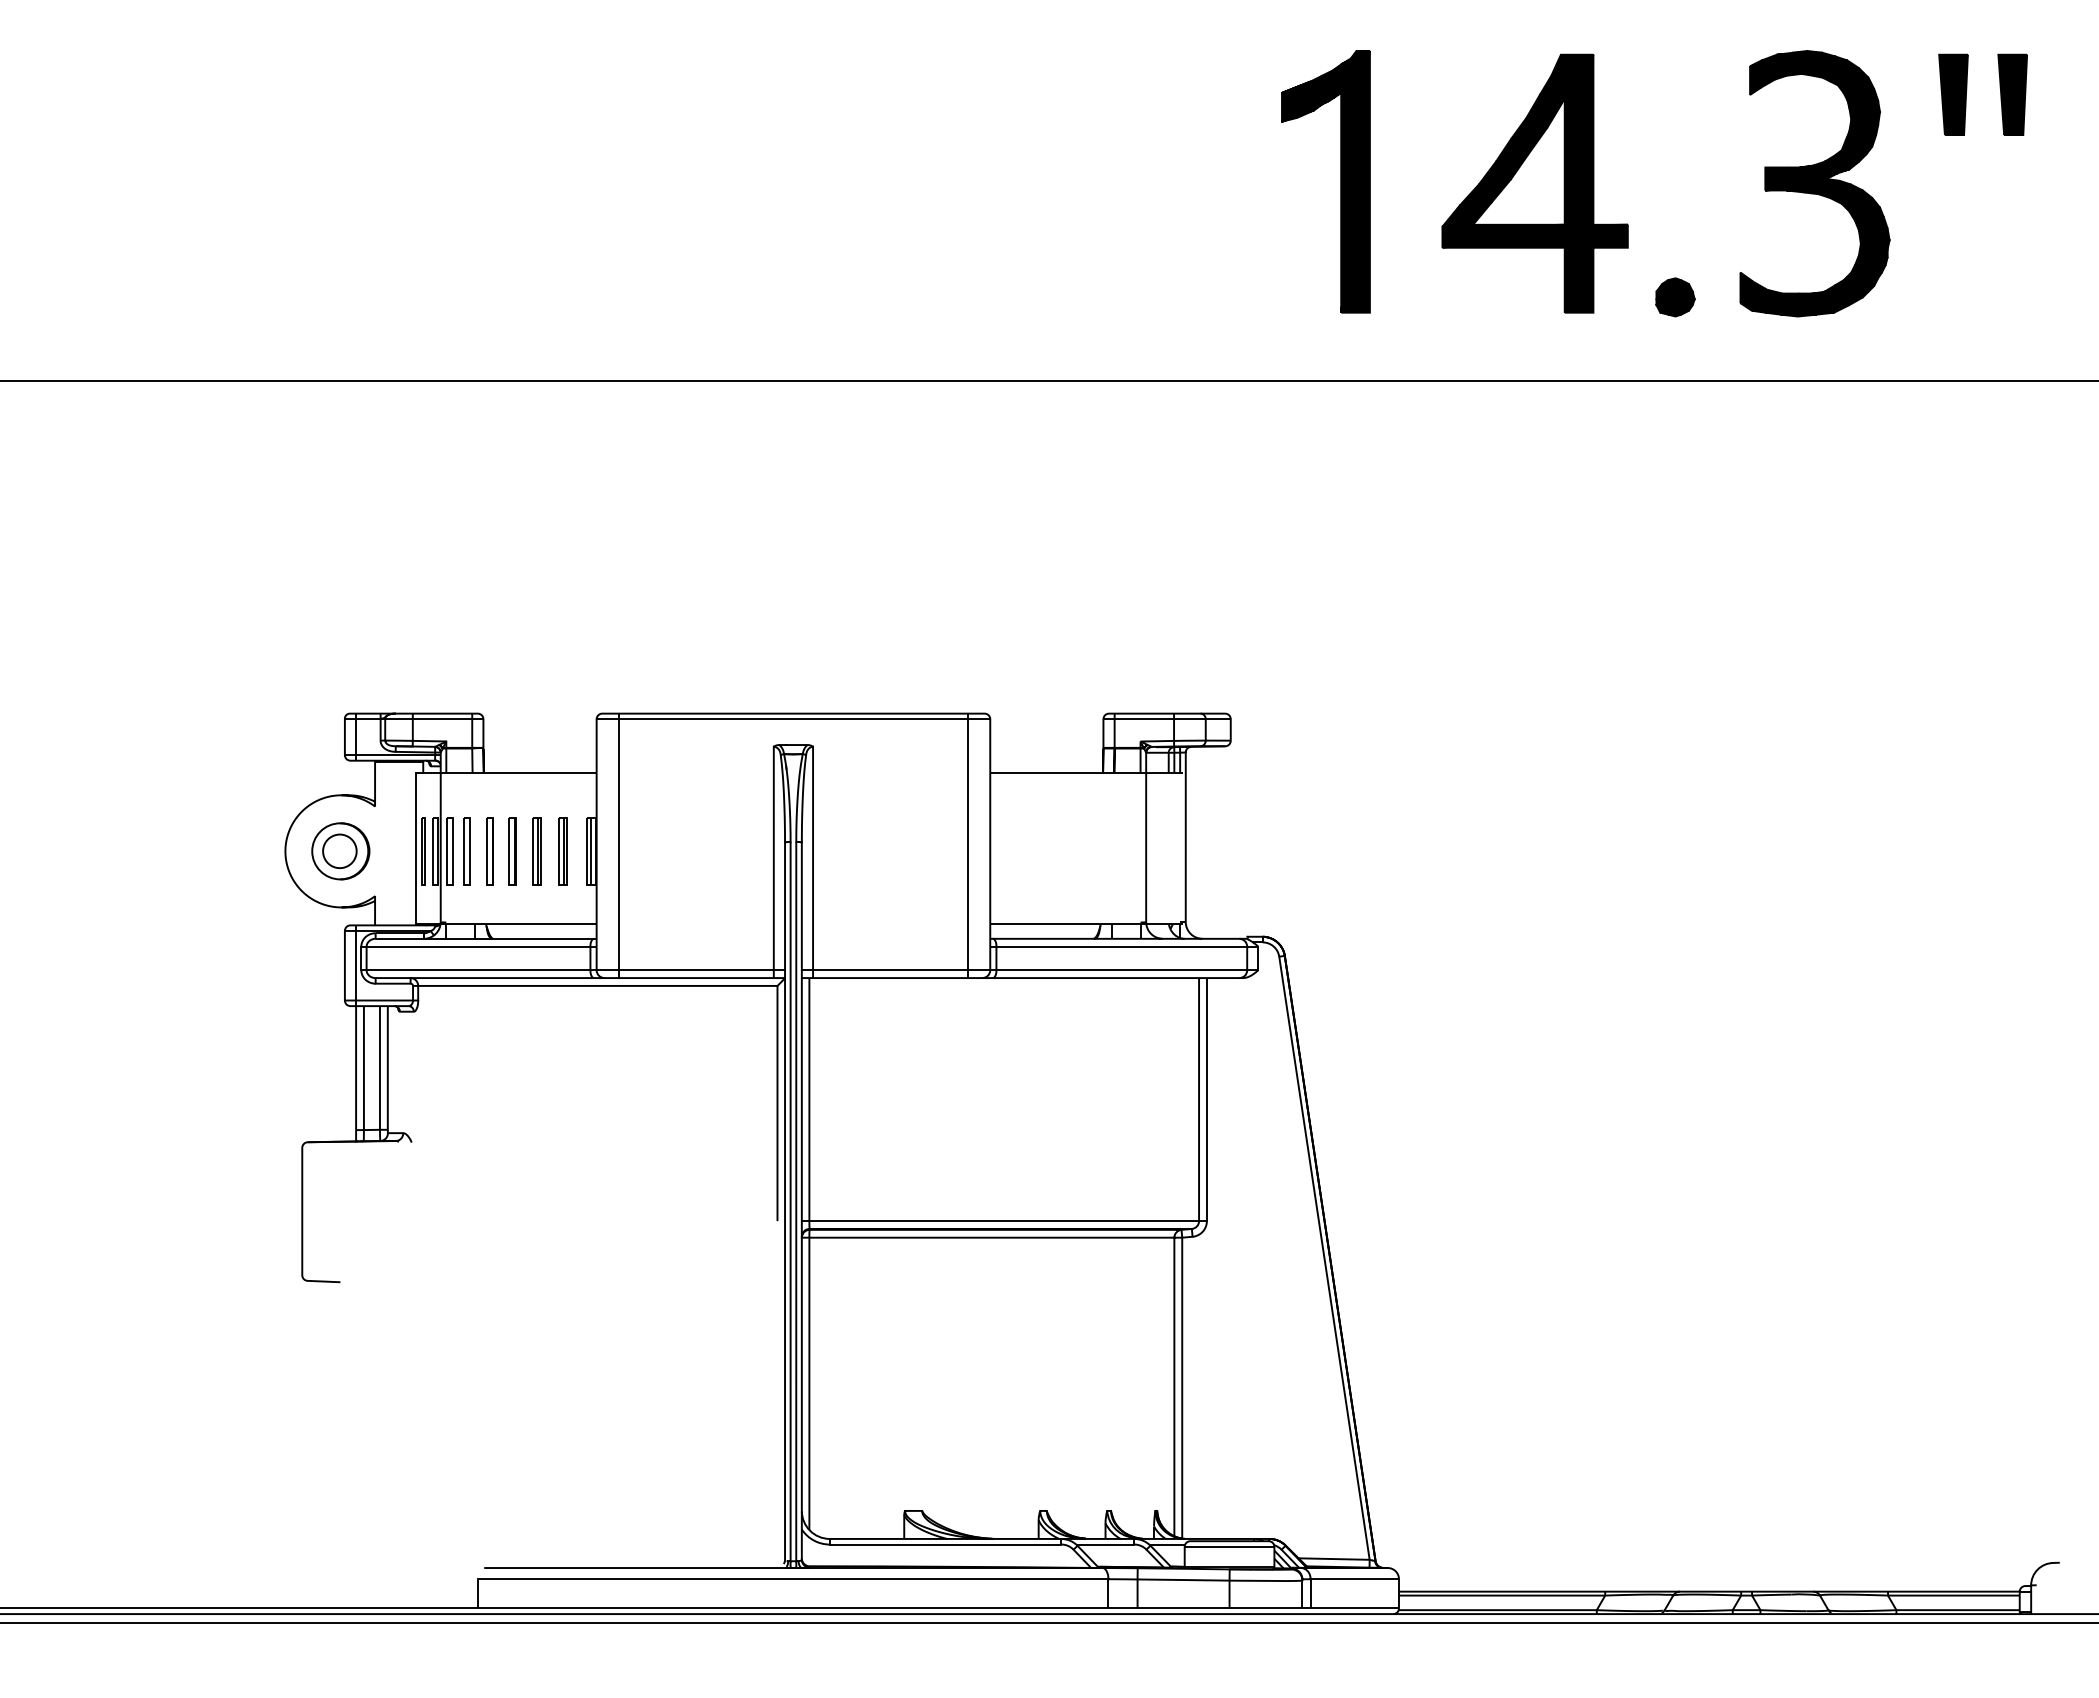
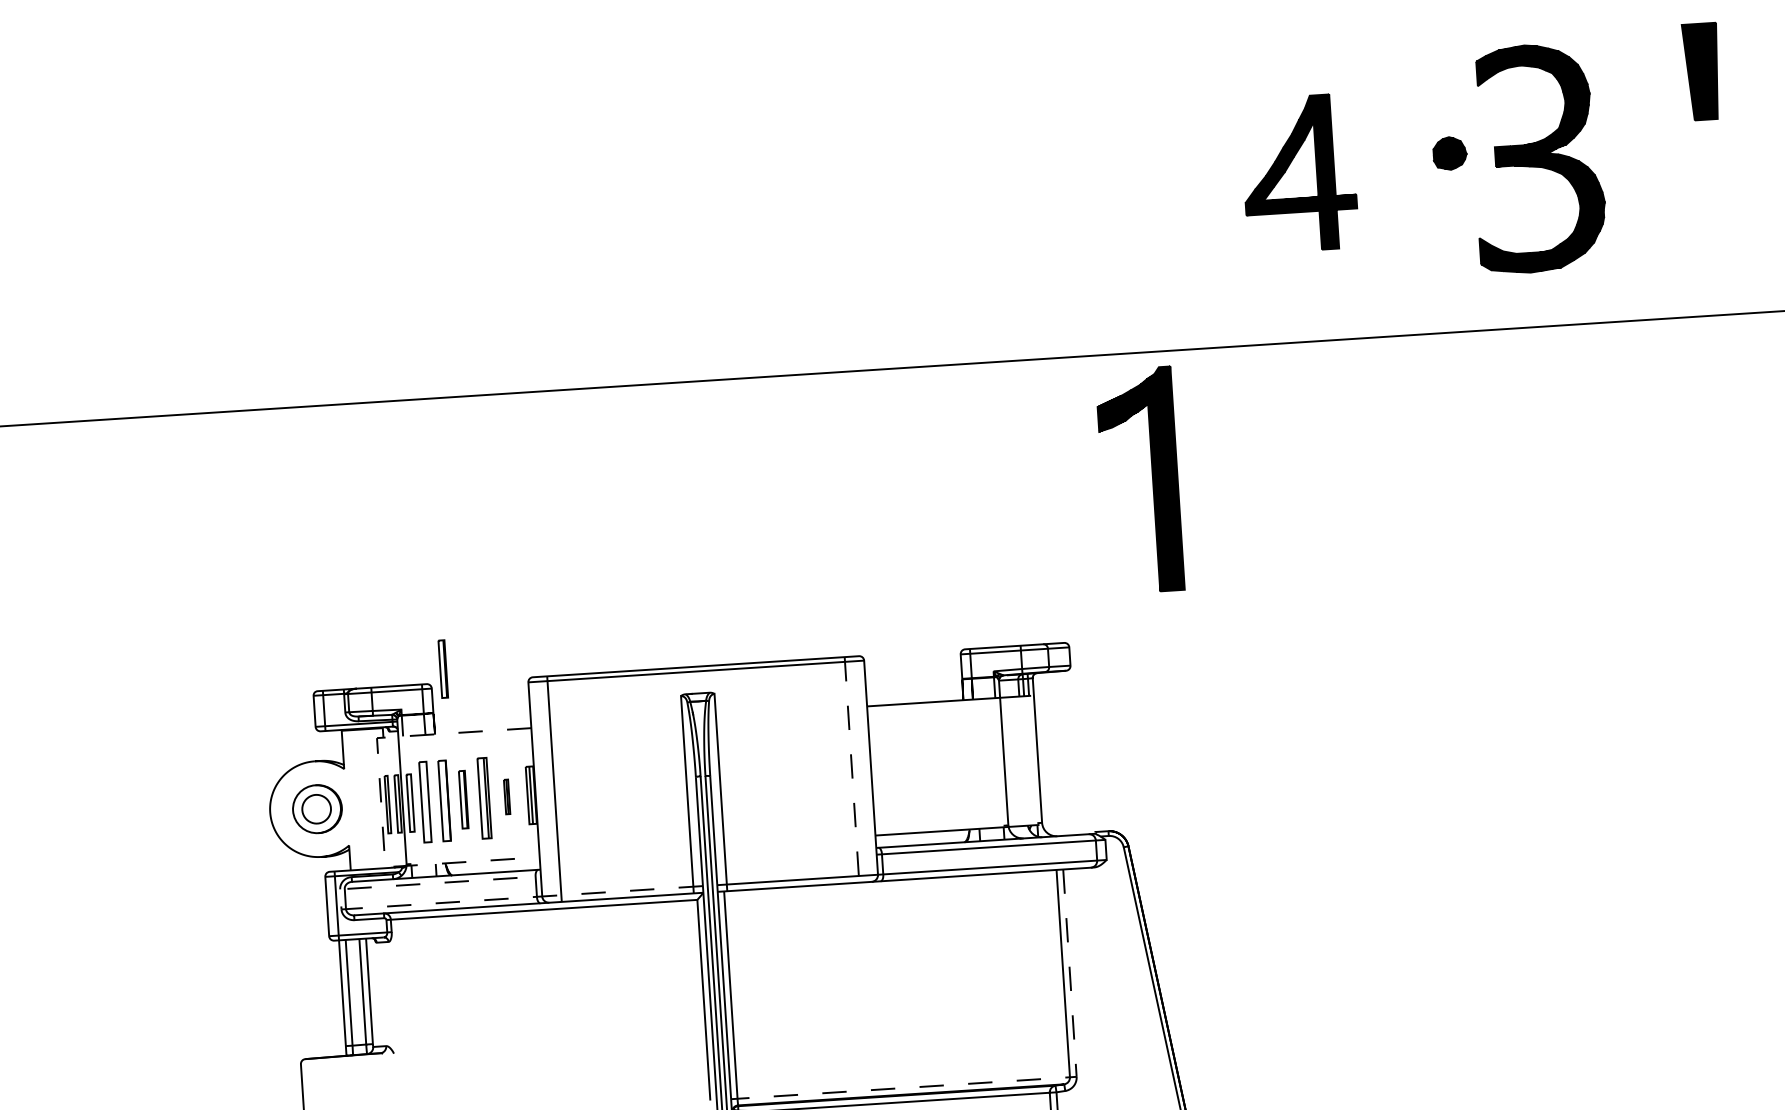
part: (1953, 94) -> (1651, 74), removed
part: (2012, 94) -> (1701, 71), size x1.4
part: (1340, 181) -> (1152, 479), moved
part: (1534, 183) -> (1298, 173), size x0.7
part: (1675, 297) -> (1450, 153), moved
part: (498, 697) -> (443, 669), added
line: (967, 846) -> (851, 770), solid -> dashed
line: (415, 848) -> (381, 802), solid -> dashed
part: (466, 851) -> (424, 802), size x1.4
part: (489, 851) -> (444, 801), size x1.4
part: (536, 851) -> (484, 798), size x1.4
part: (562, 851) -> (506, 797), size x0.6
line: (442, 970) -> (410, 905), solid -> dashed
line: (1126, 1221) -> (1008, 1081), solid -> dashed

